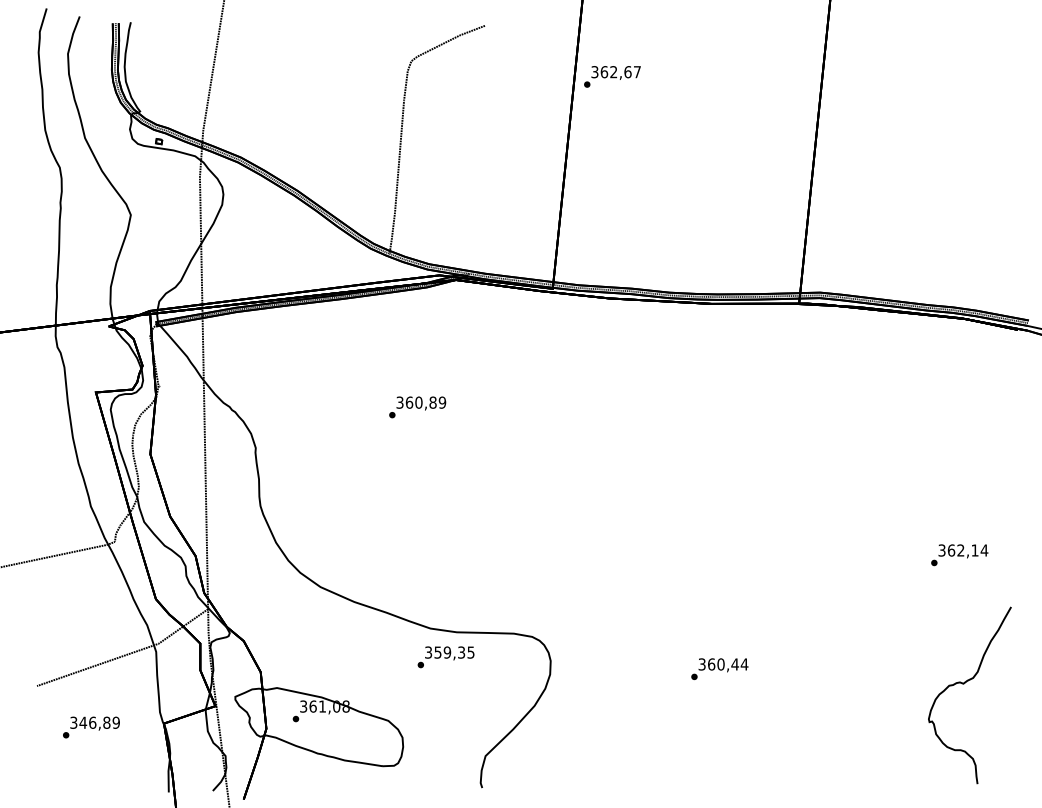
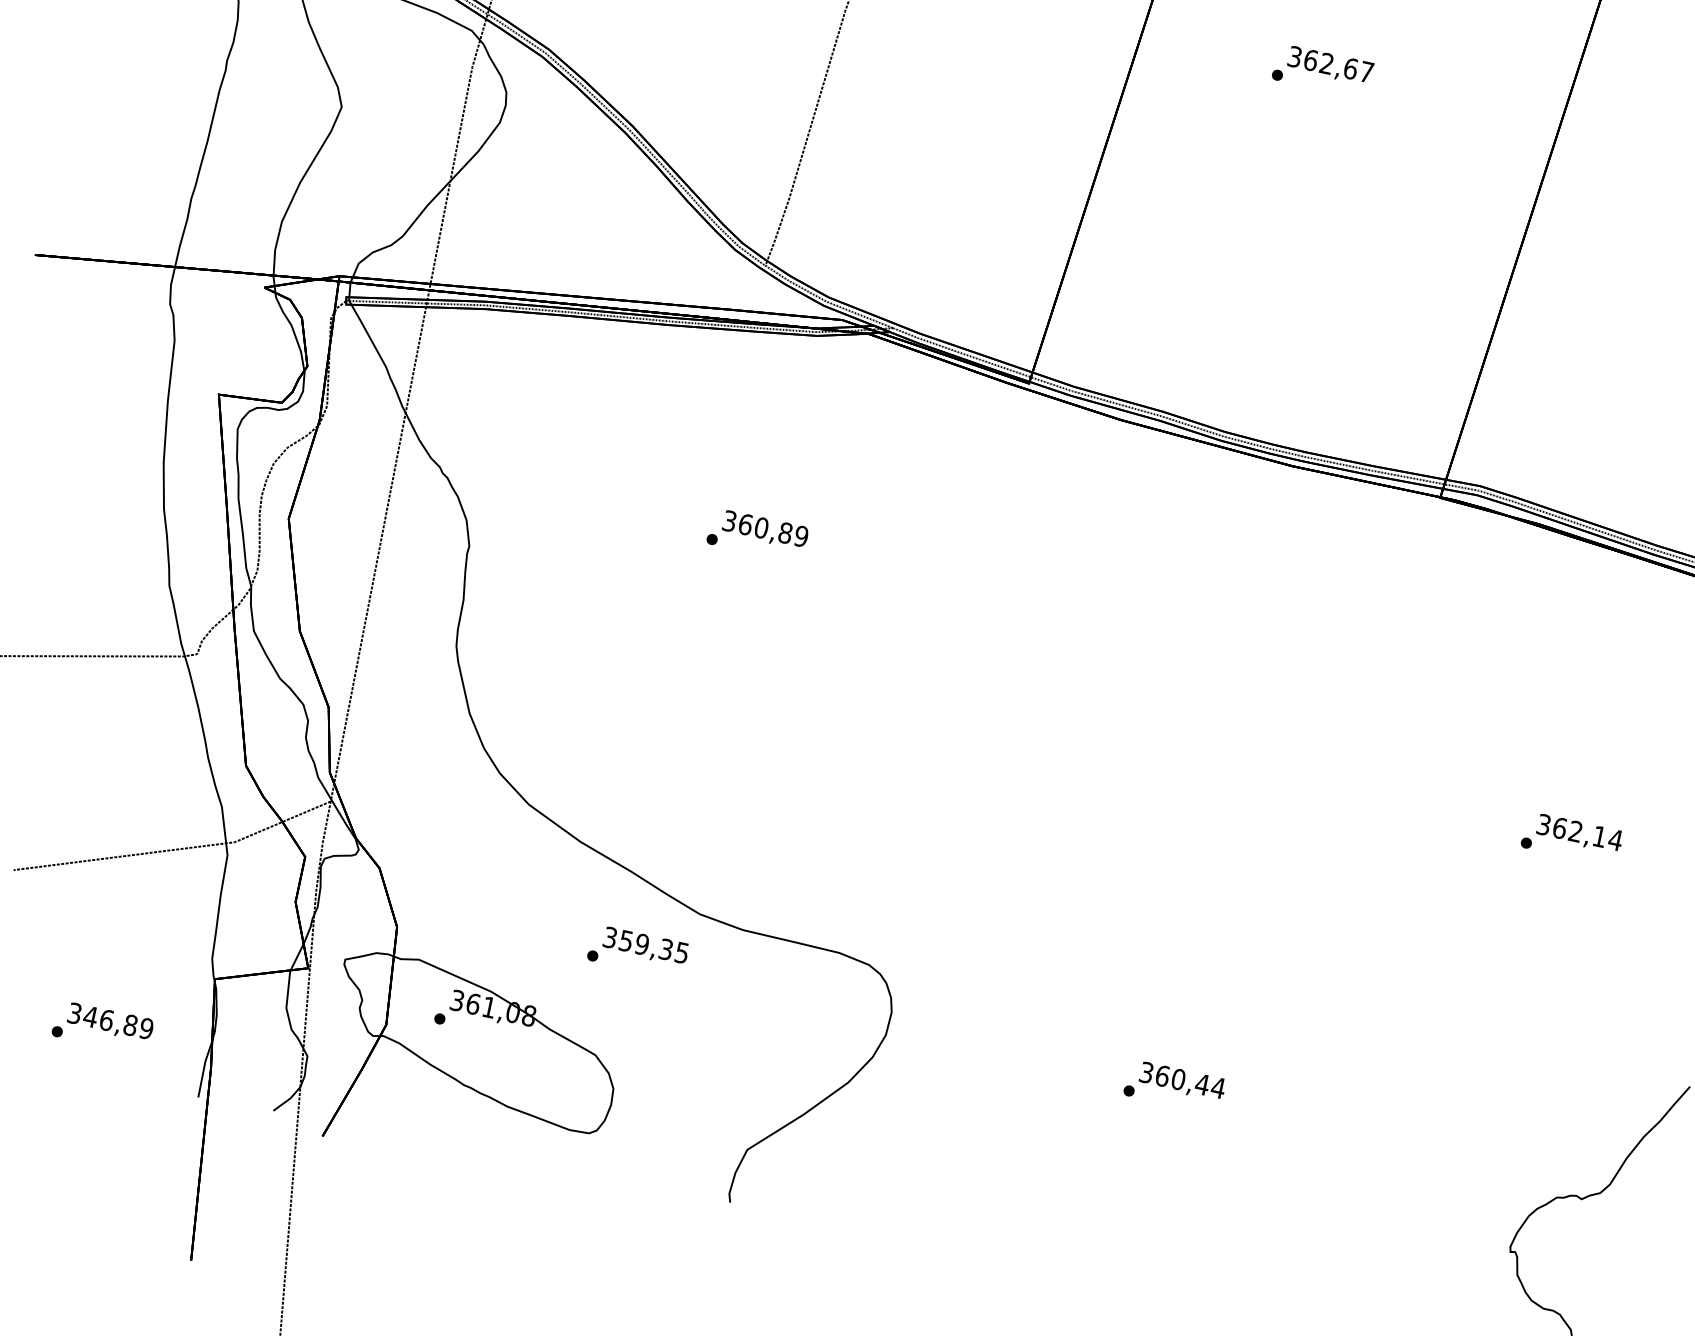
text: (612, 76) -> (1323, 70), moved
text: (959, 555) -> (1571, 839), moved
text: (445, 657) -> (637, 952), moved
text: (91, 727) -> (102, 1027), moved

